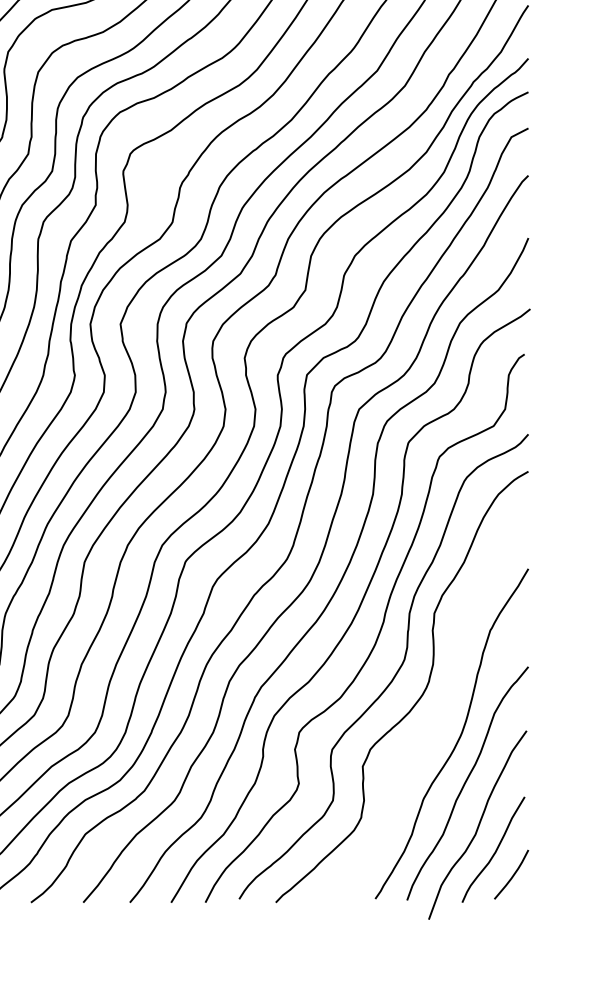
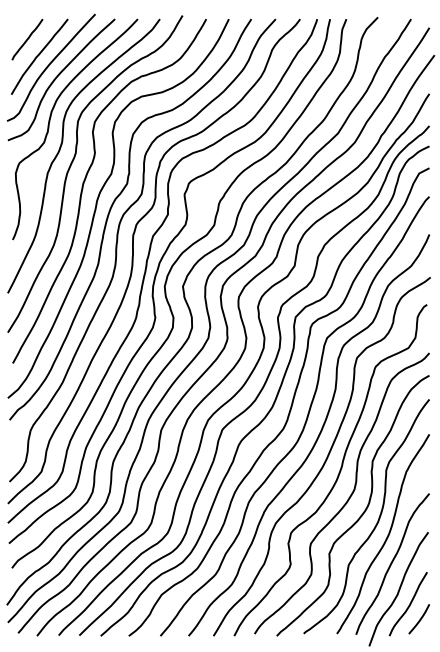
curve: (440, 714) -> (376, 522), added

